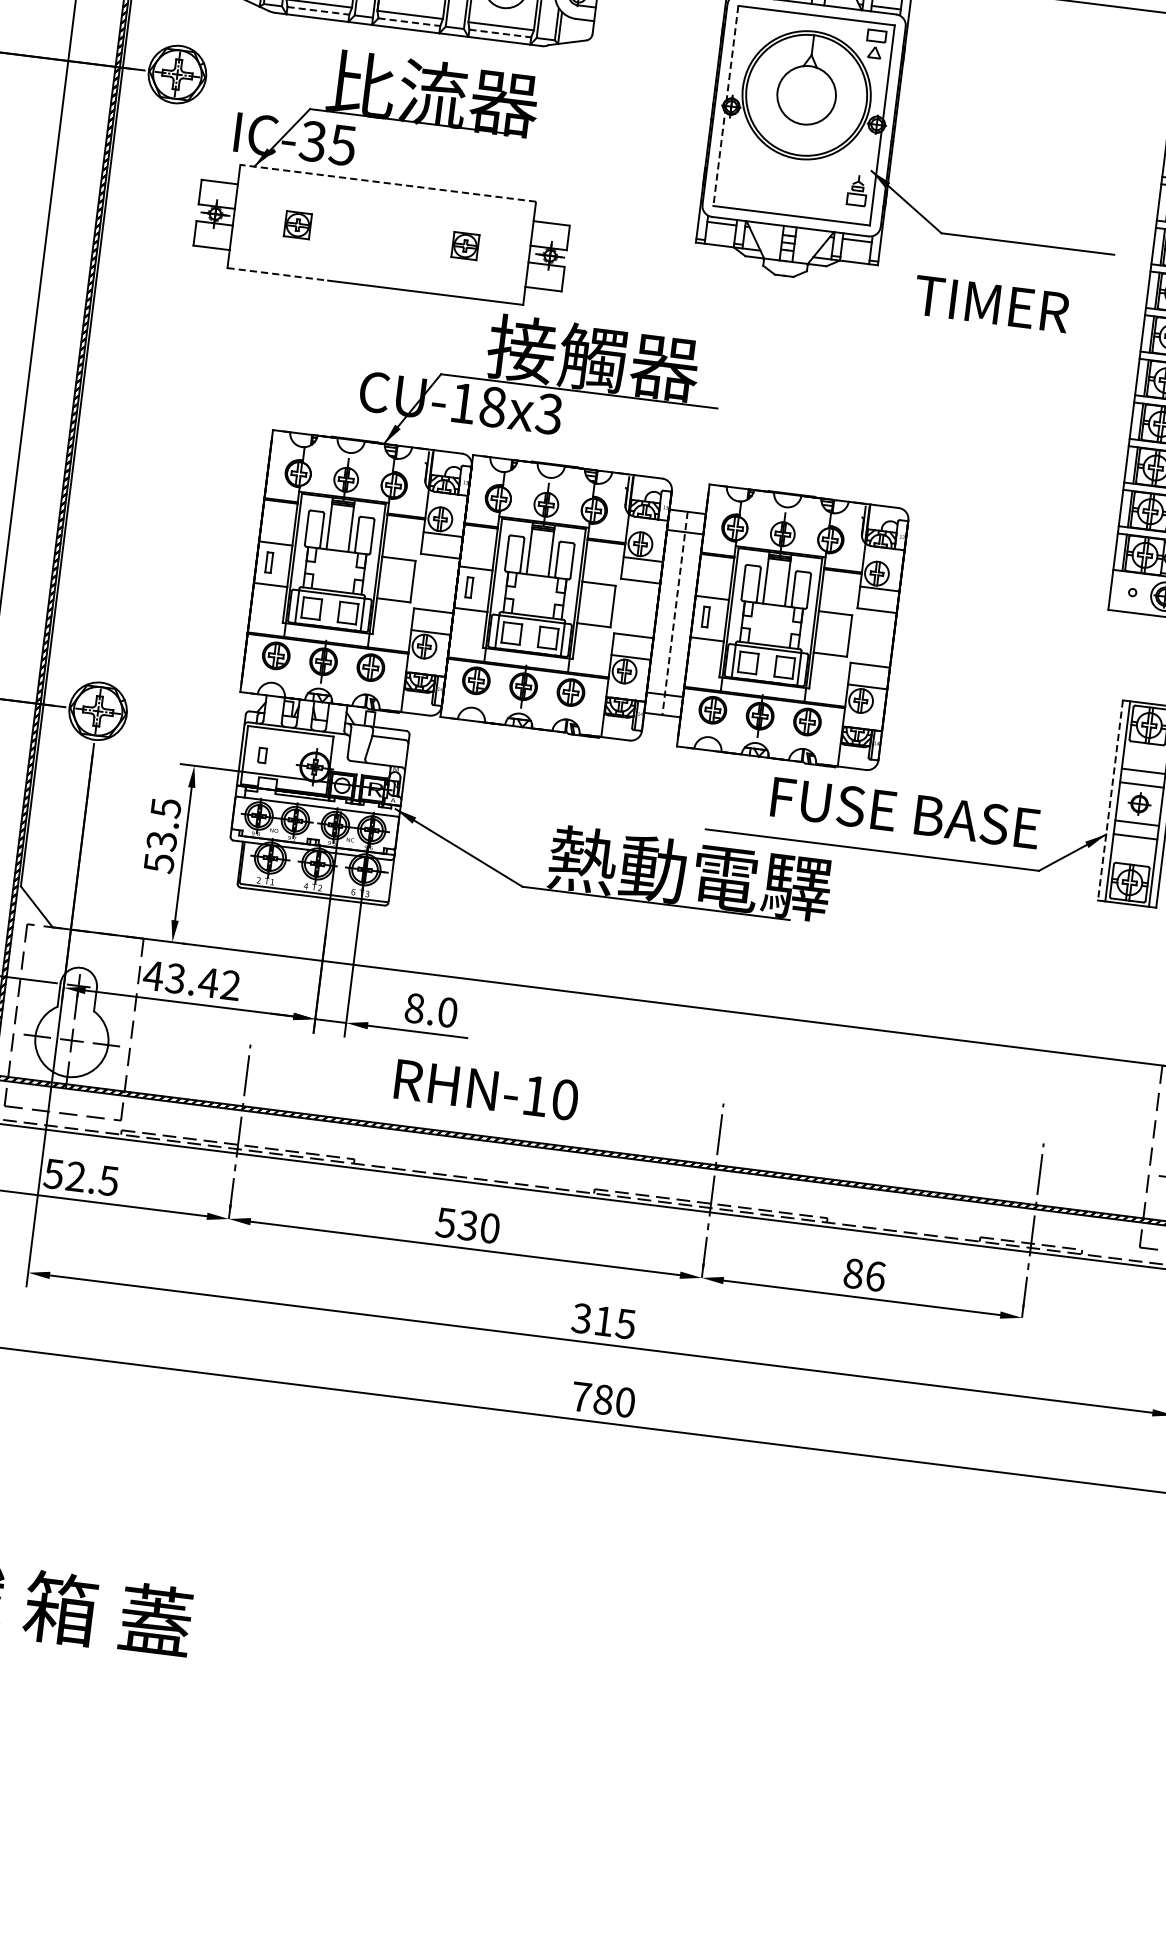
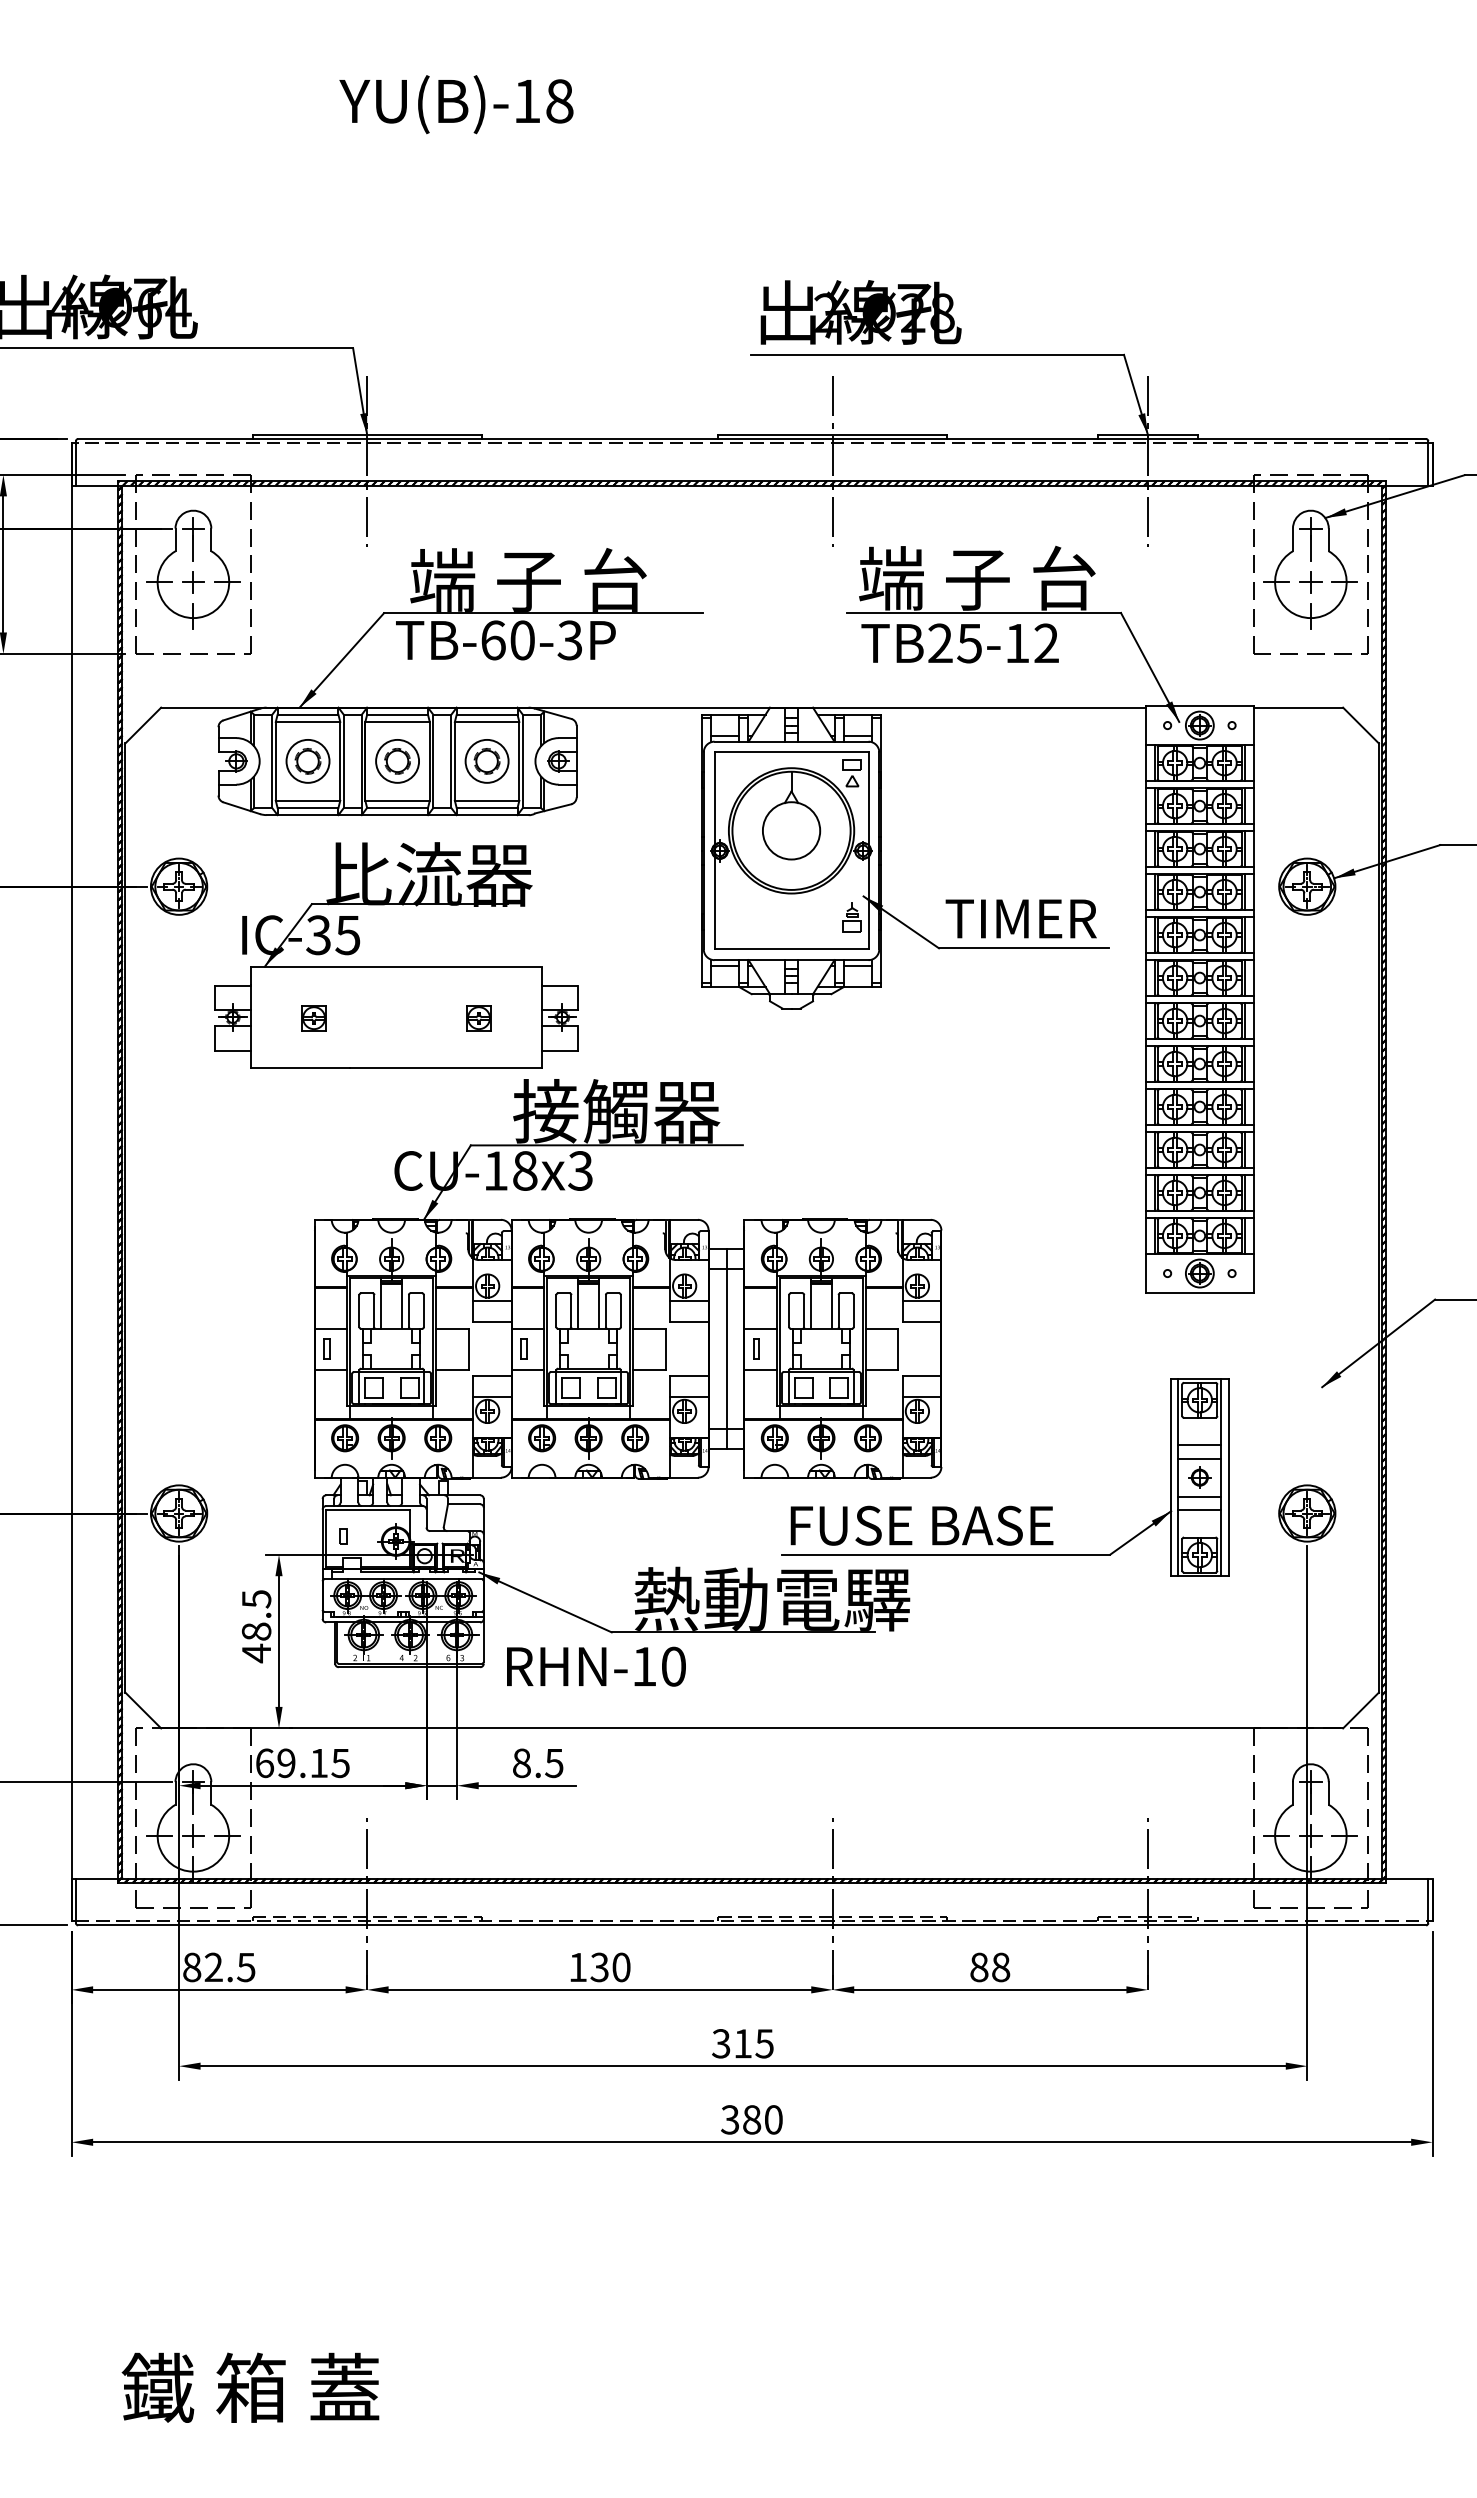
line: (318, 10) -> (308, 807), dashed -> solid
line: (410, 21) -> (398, 807), dashed -> solid
line: (500, 33) -> (487, 807), dashed -> solid
line: (725, 106) -> (714, 851), dashed -> solid
line: (388, 183) -> (396, 966), dashed -> solid
line: (277, 274) -> (300, 1068), dashed -> solid
text: (991, 303) -> (1020, 918), moved
line: (674, 613) -> (726, 1349), dashed -> solid
line: (1110, 801) -> (1171, 1478), dashed -> solid
text: (904, 812) -> (921, 1525), moved
text: (160, 852) -> (256, 1642), 53.5 -> 48.5
text: (191, 980) -> (302, 1763), 43.42 -> 69.15
text: (447, 1012) -> (554, 1763), 8.0 -> 8.5
text: (486, 1089) -> (596, 1666), moved
text: (53, 1174) -> (191, 1967), 52.5 -> 82.5
text: (445, 1222) -> (577, 1967), 530 -> 130
text: (876, 1276) -> (1001, 1967), 86 -> 88
text: (581, 1396) -> (730, 2119), 780 -> 380

